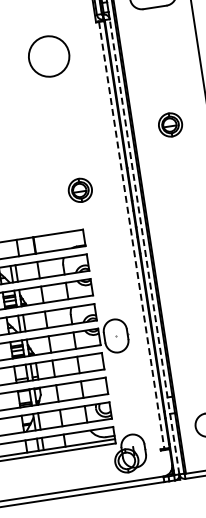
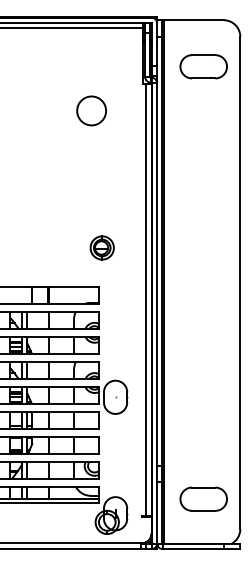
circle: (48, 56) -> (91, 110), size x0.71
part: (169, 124) -> (200, 196), removed
line: (132, 235) -> (146, 300), dashed -> solid
line: (144, 246) -> (157, 313), dashed -> solid

